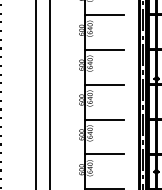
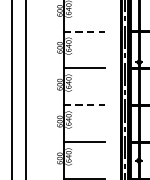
line: (104, 49) -> (83, 31), solid -> dashed
line: (104, 119) -> (83, 105), solid -> dashed

